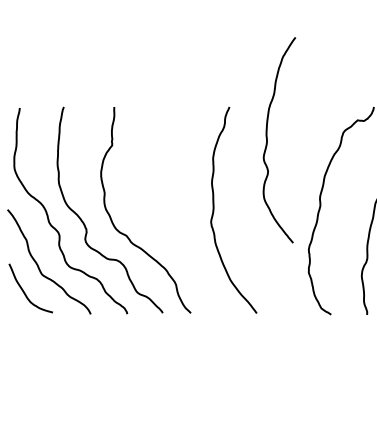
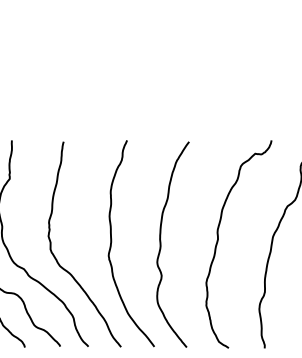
curve: (267, 140) -> (161, 244), moved
curve: (159, 225) -> (57, 258), added

